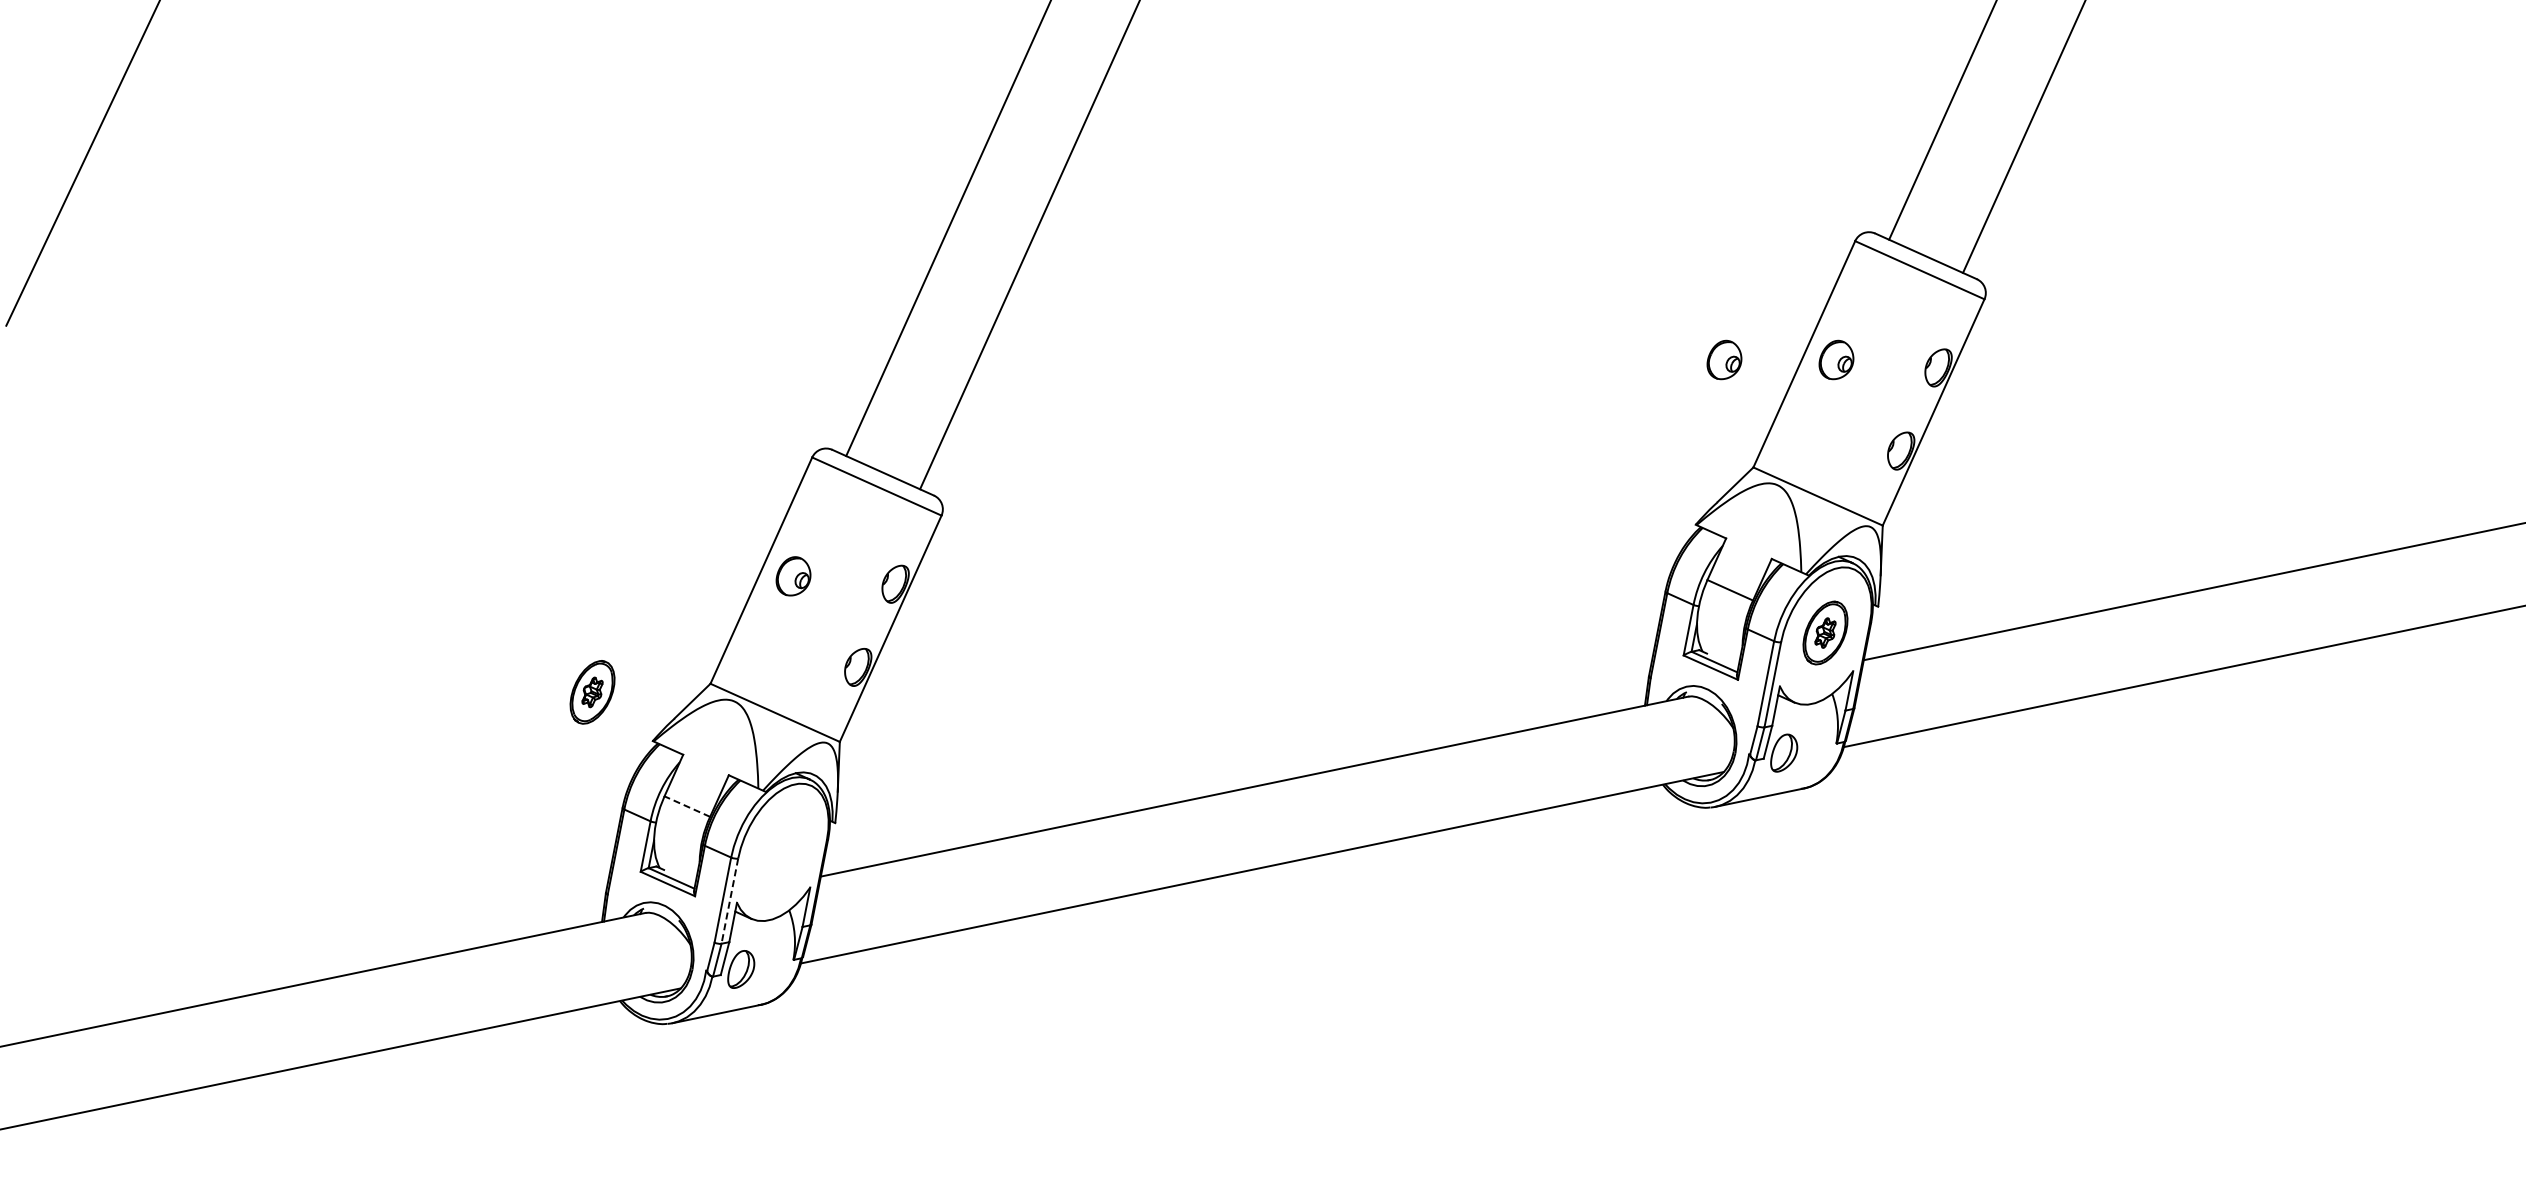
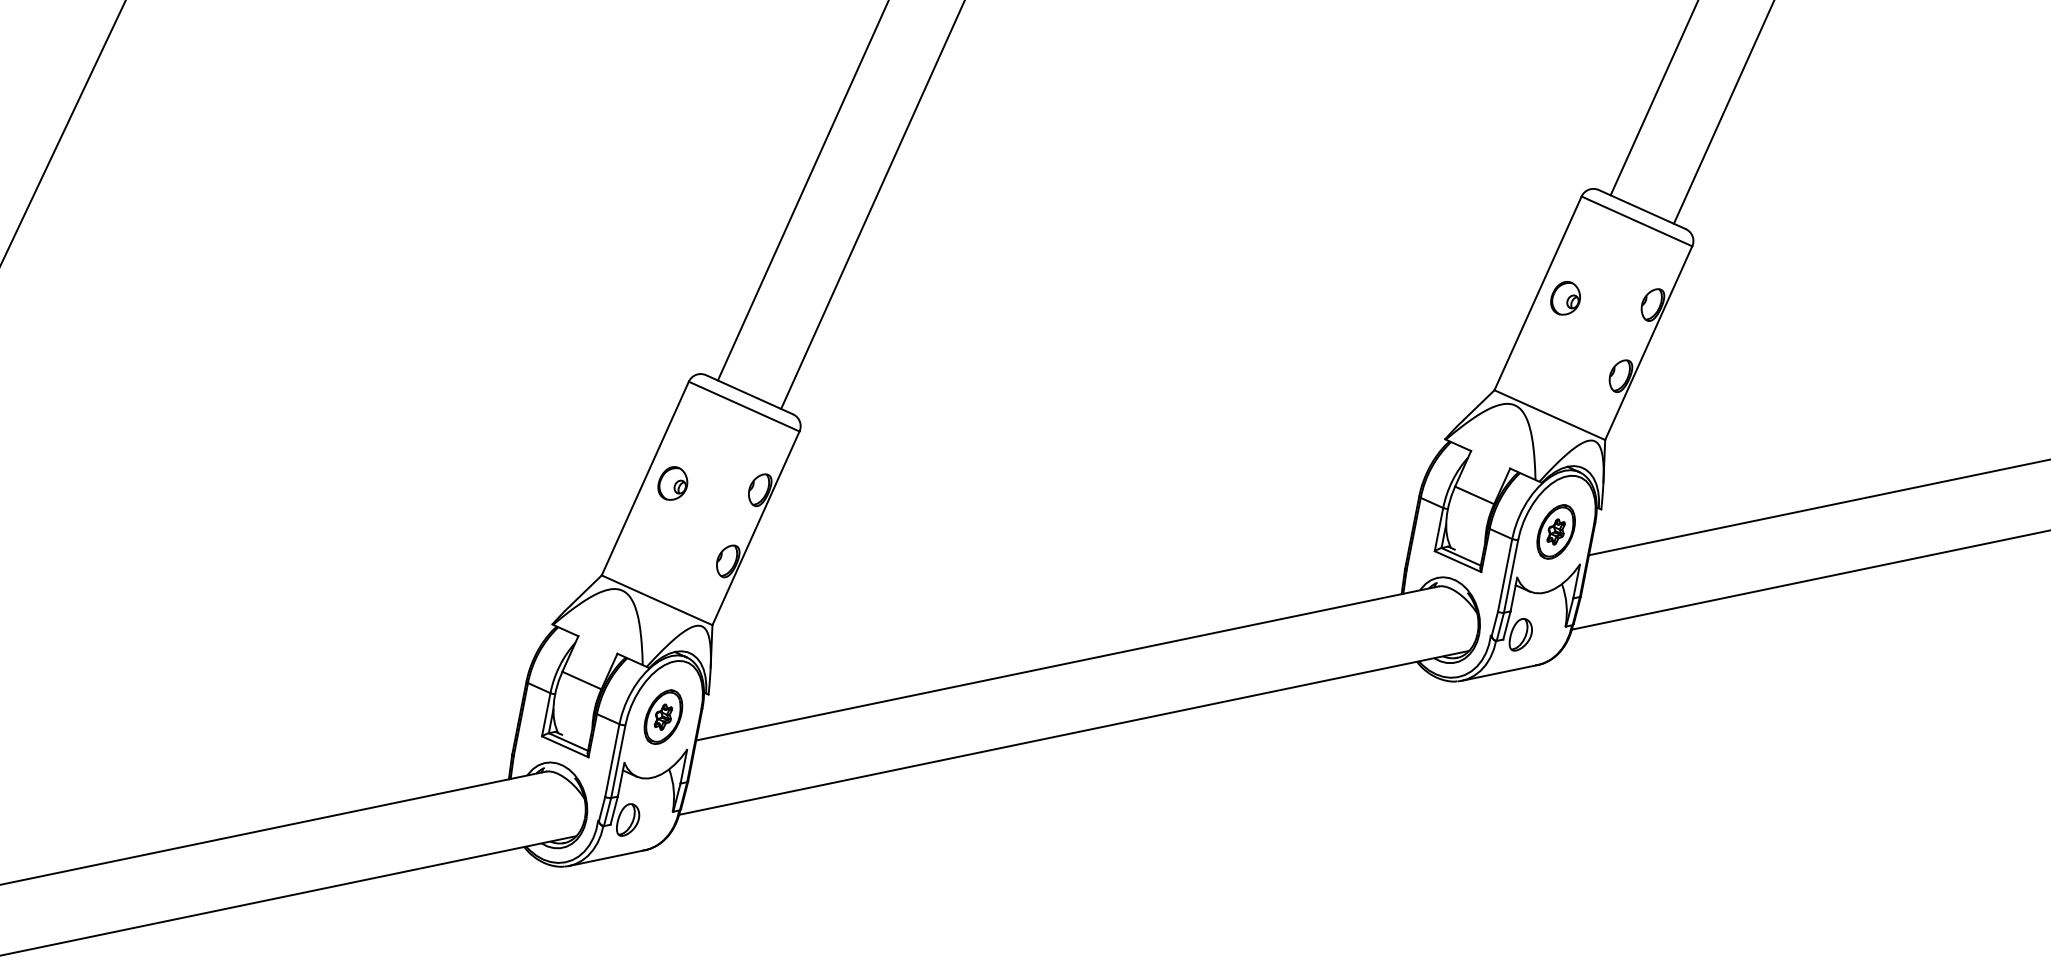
part: (1724, 359) -> (1469, 297), removed
part: (592, 692) -> (663, 717), moved
line: (686, 806) -> (581, 680), dashed -> solid
line: (729, 901) -> (618, 761), dashed -> solid

